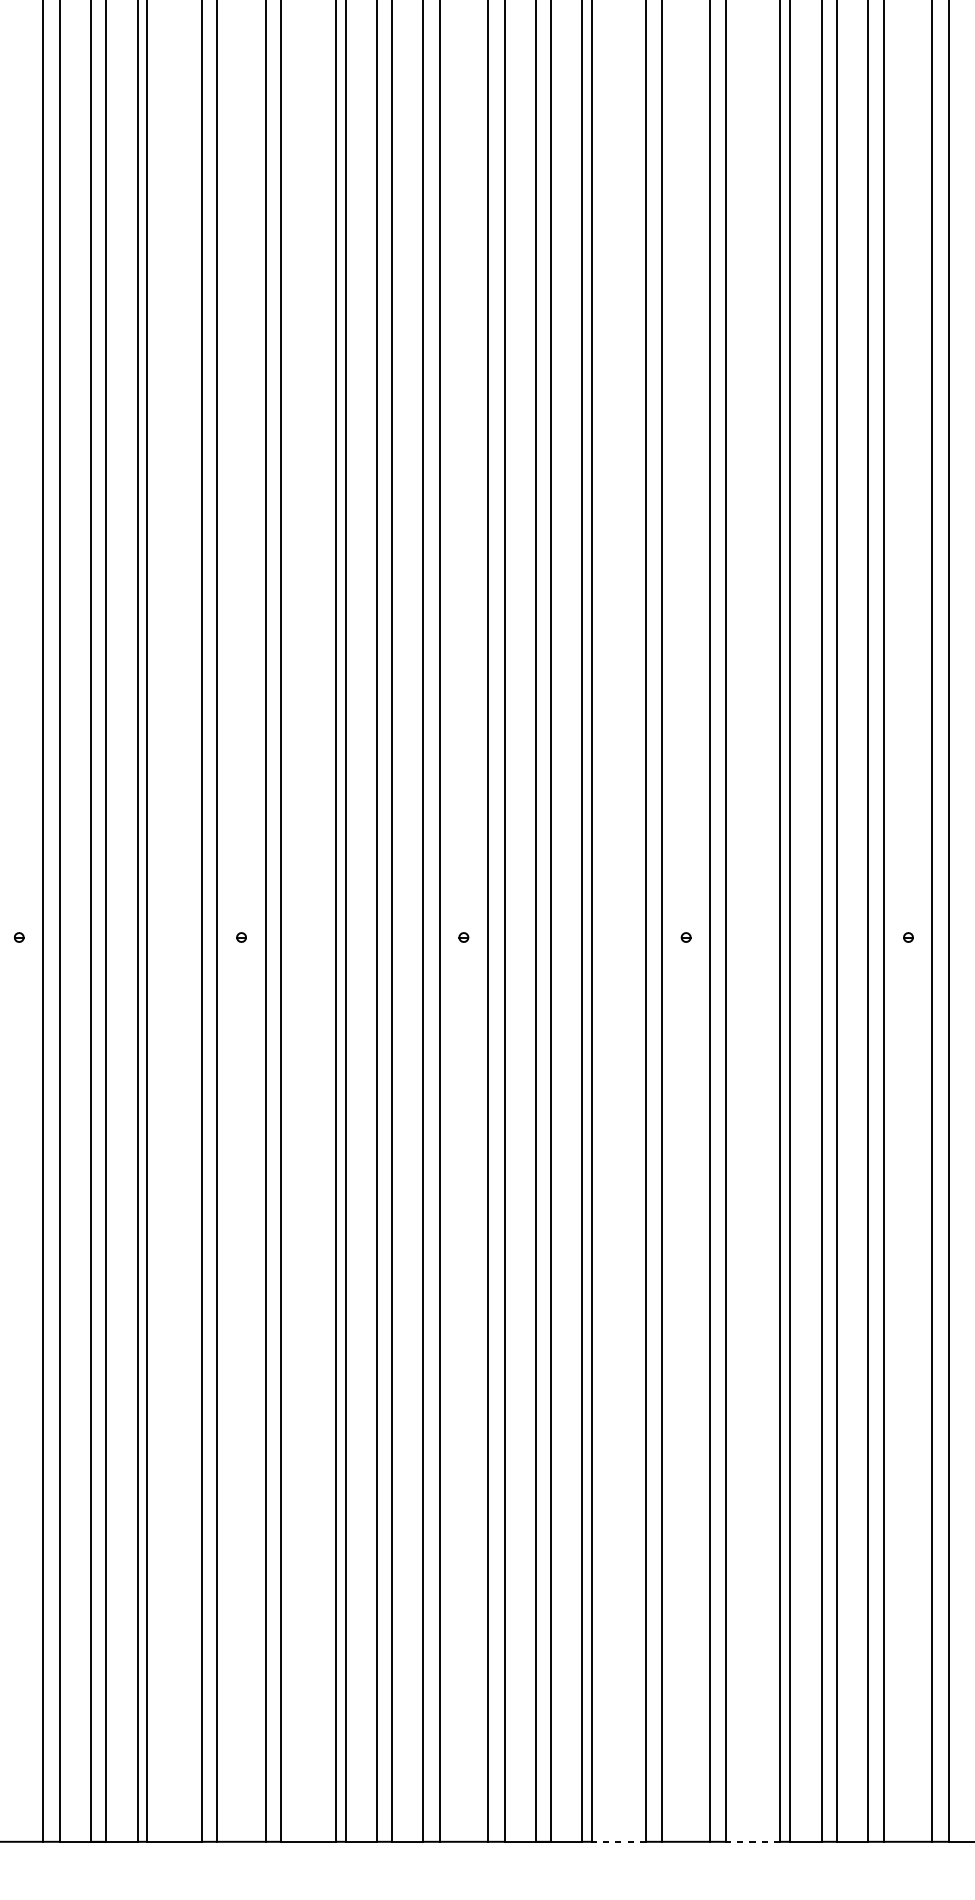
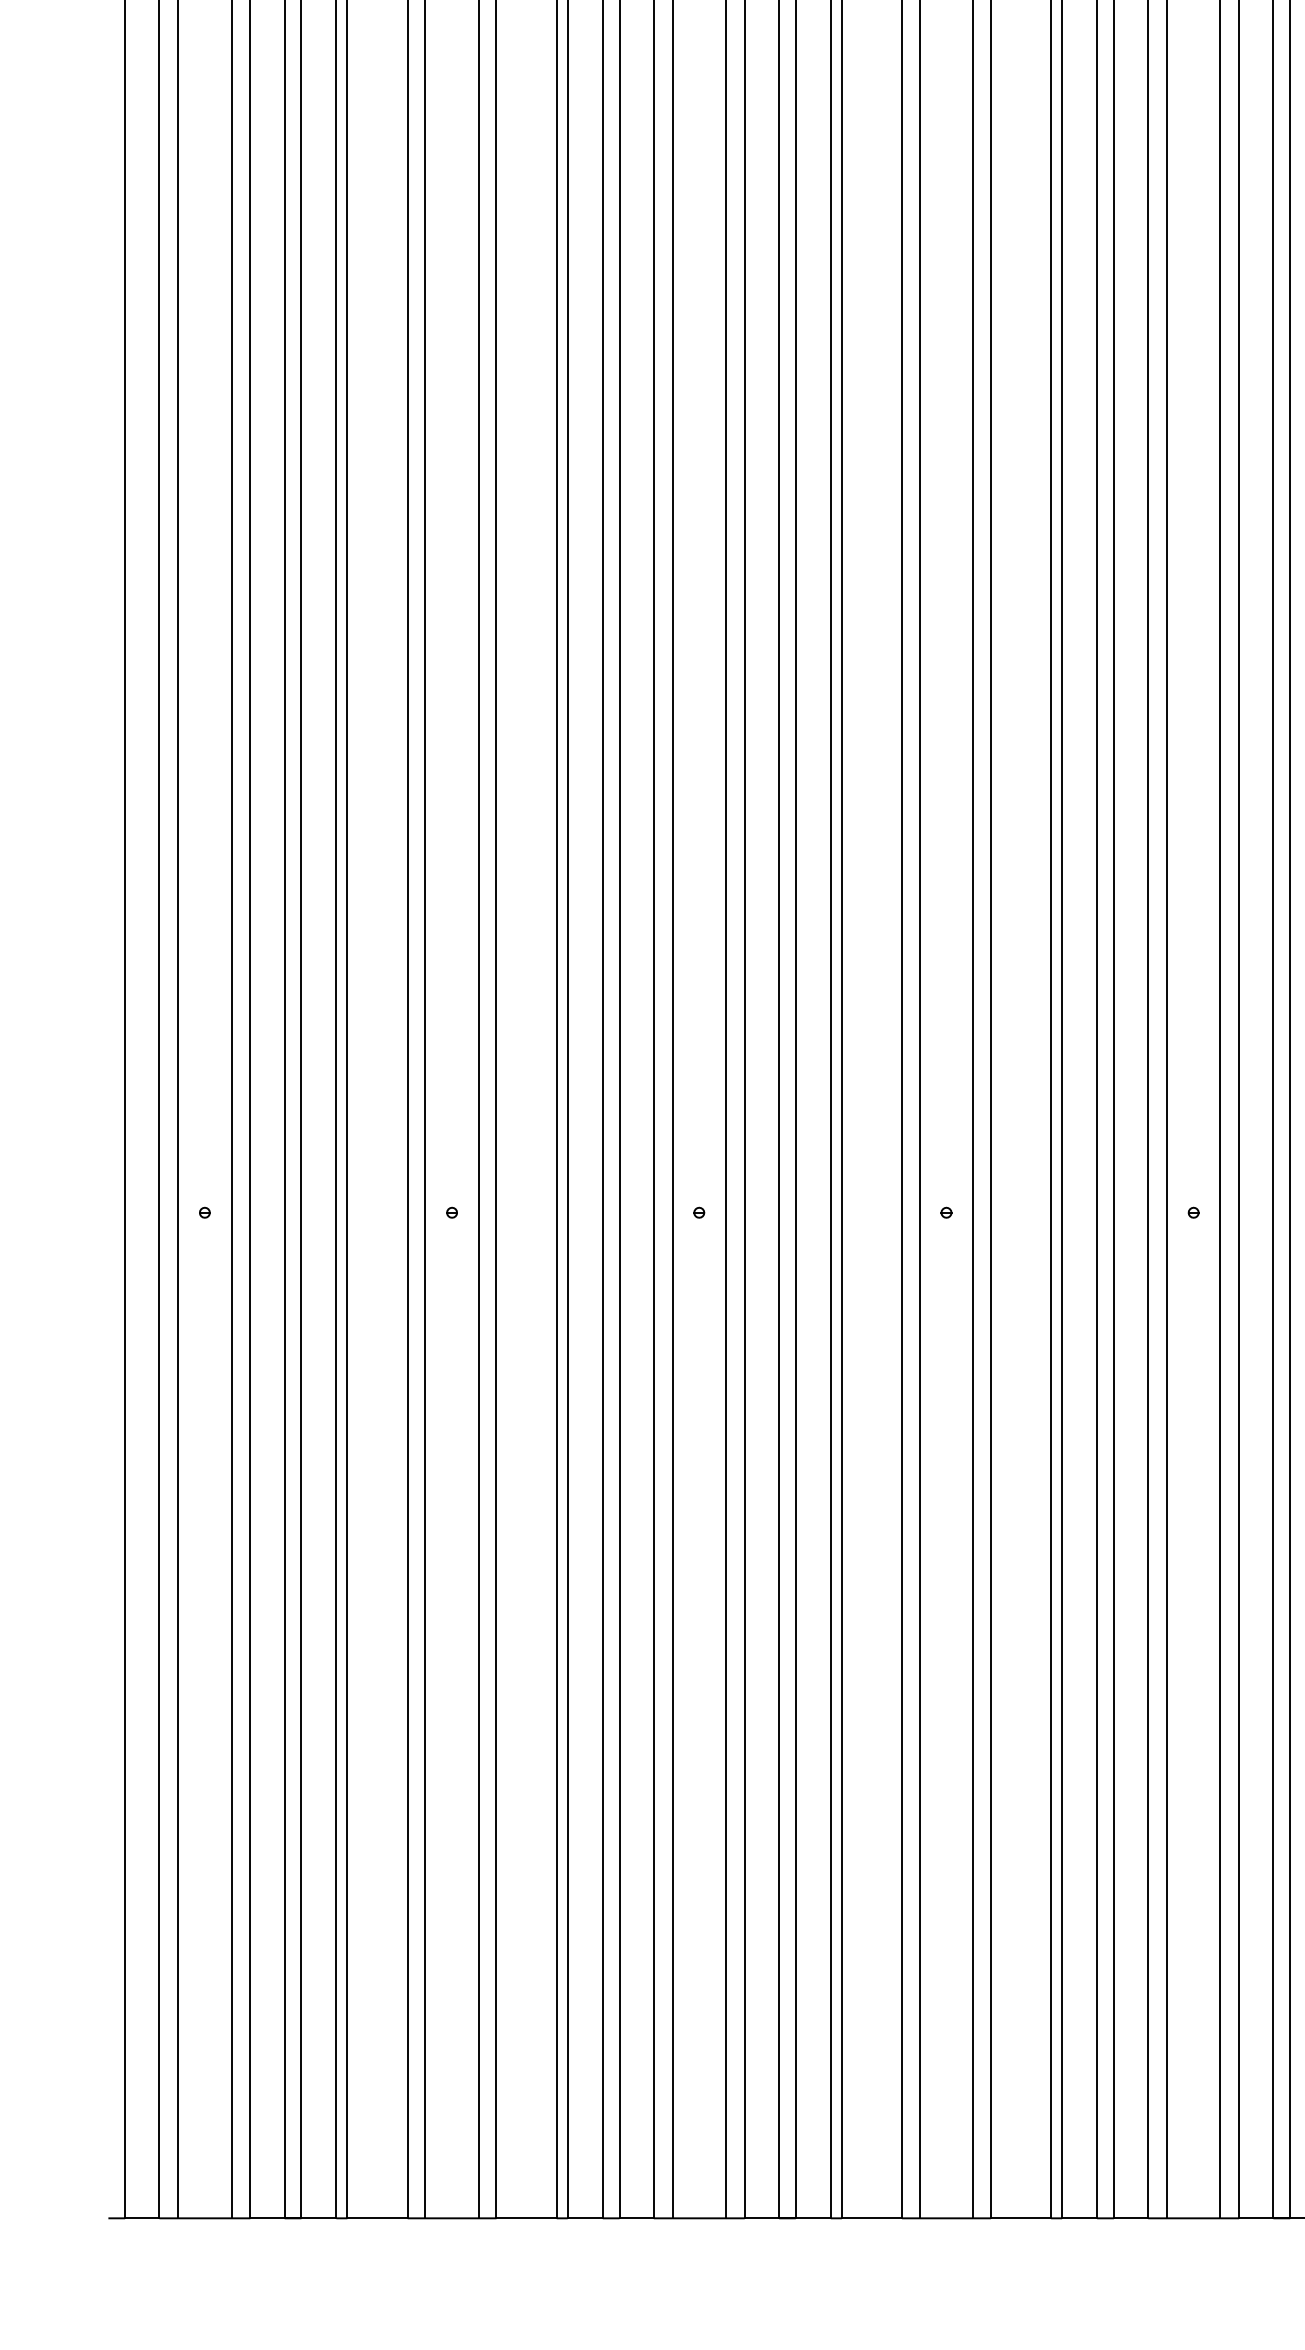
line: (618, 1841) -> (871, 2218), dashed -> solid
line: (752, 1841) -> (1020, 2218), dashed -> solid

